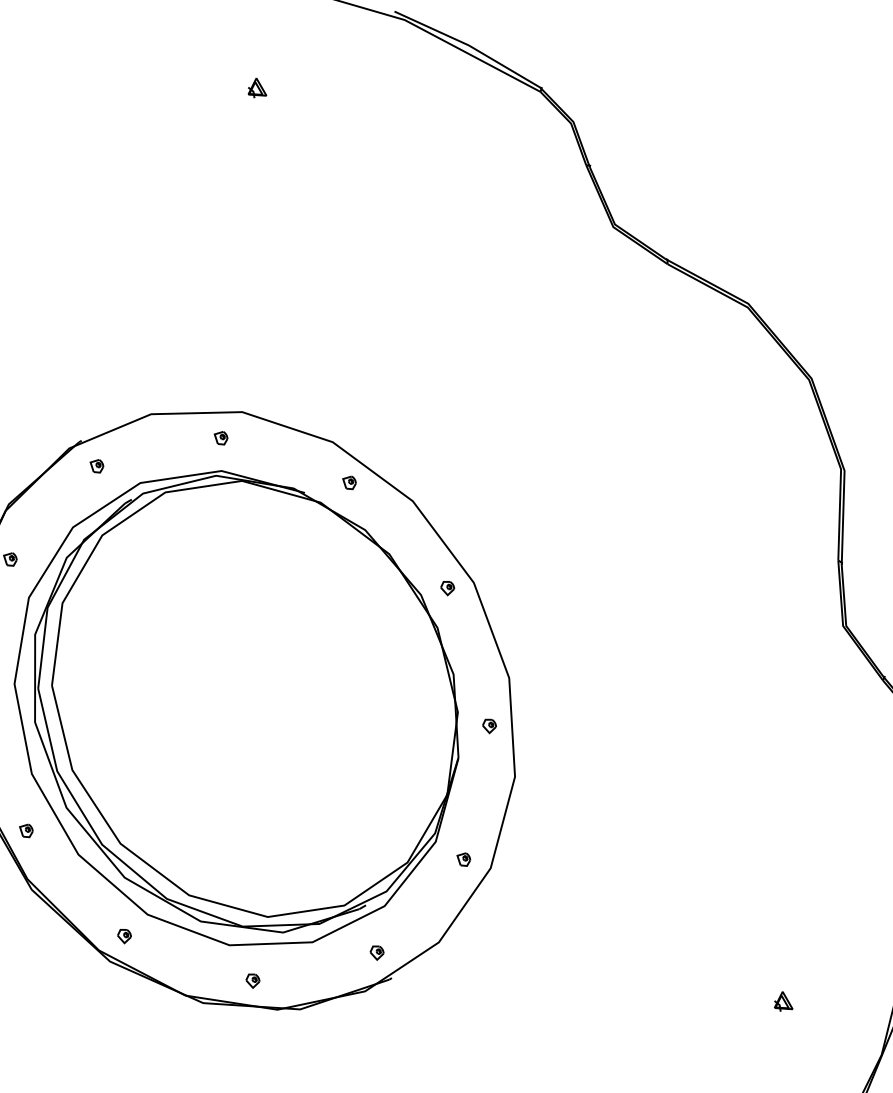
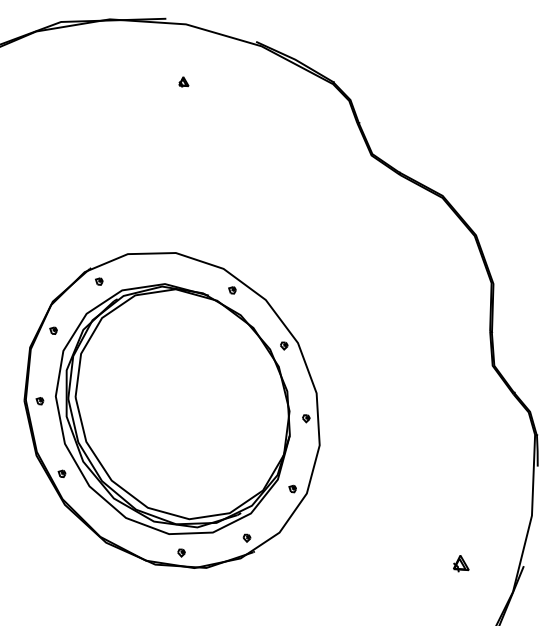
part: (220, 437) -> (164, 266), removed
part: (123, 936) -> (113, 529), removed
part: (783, 1000) -> (461, 563), size x1.6

